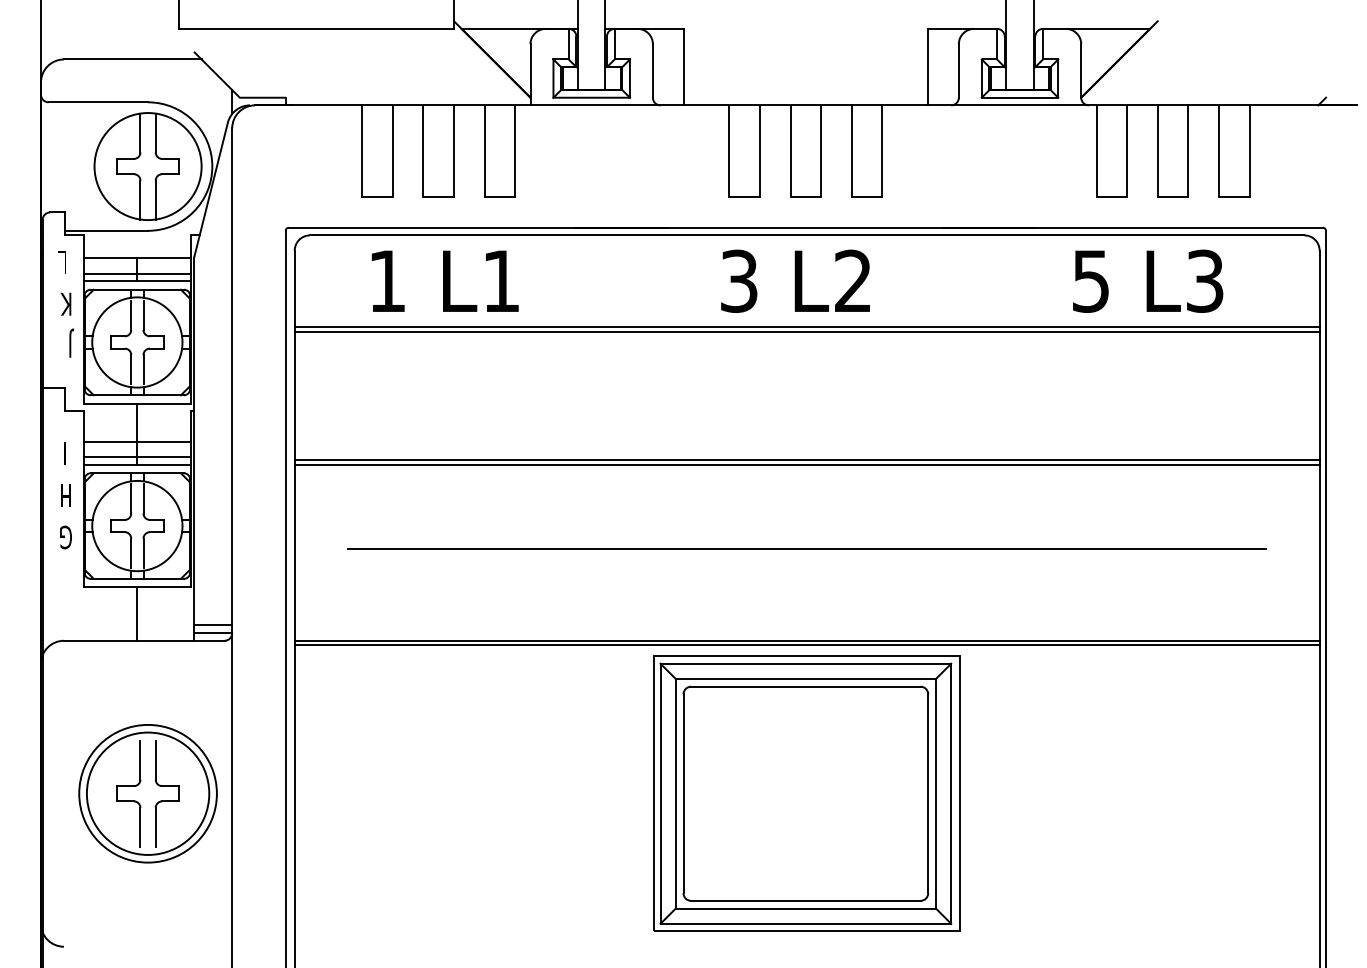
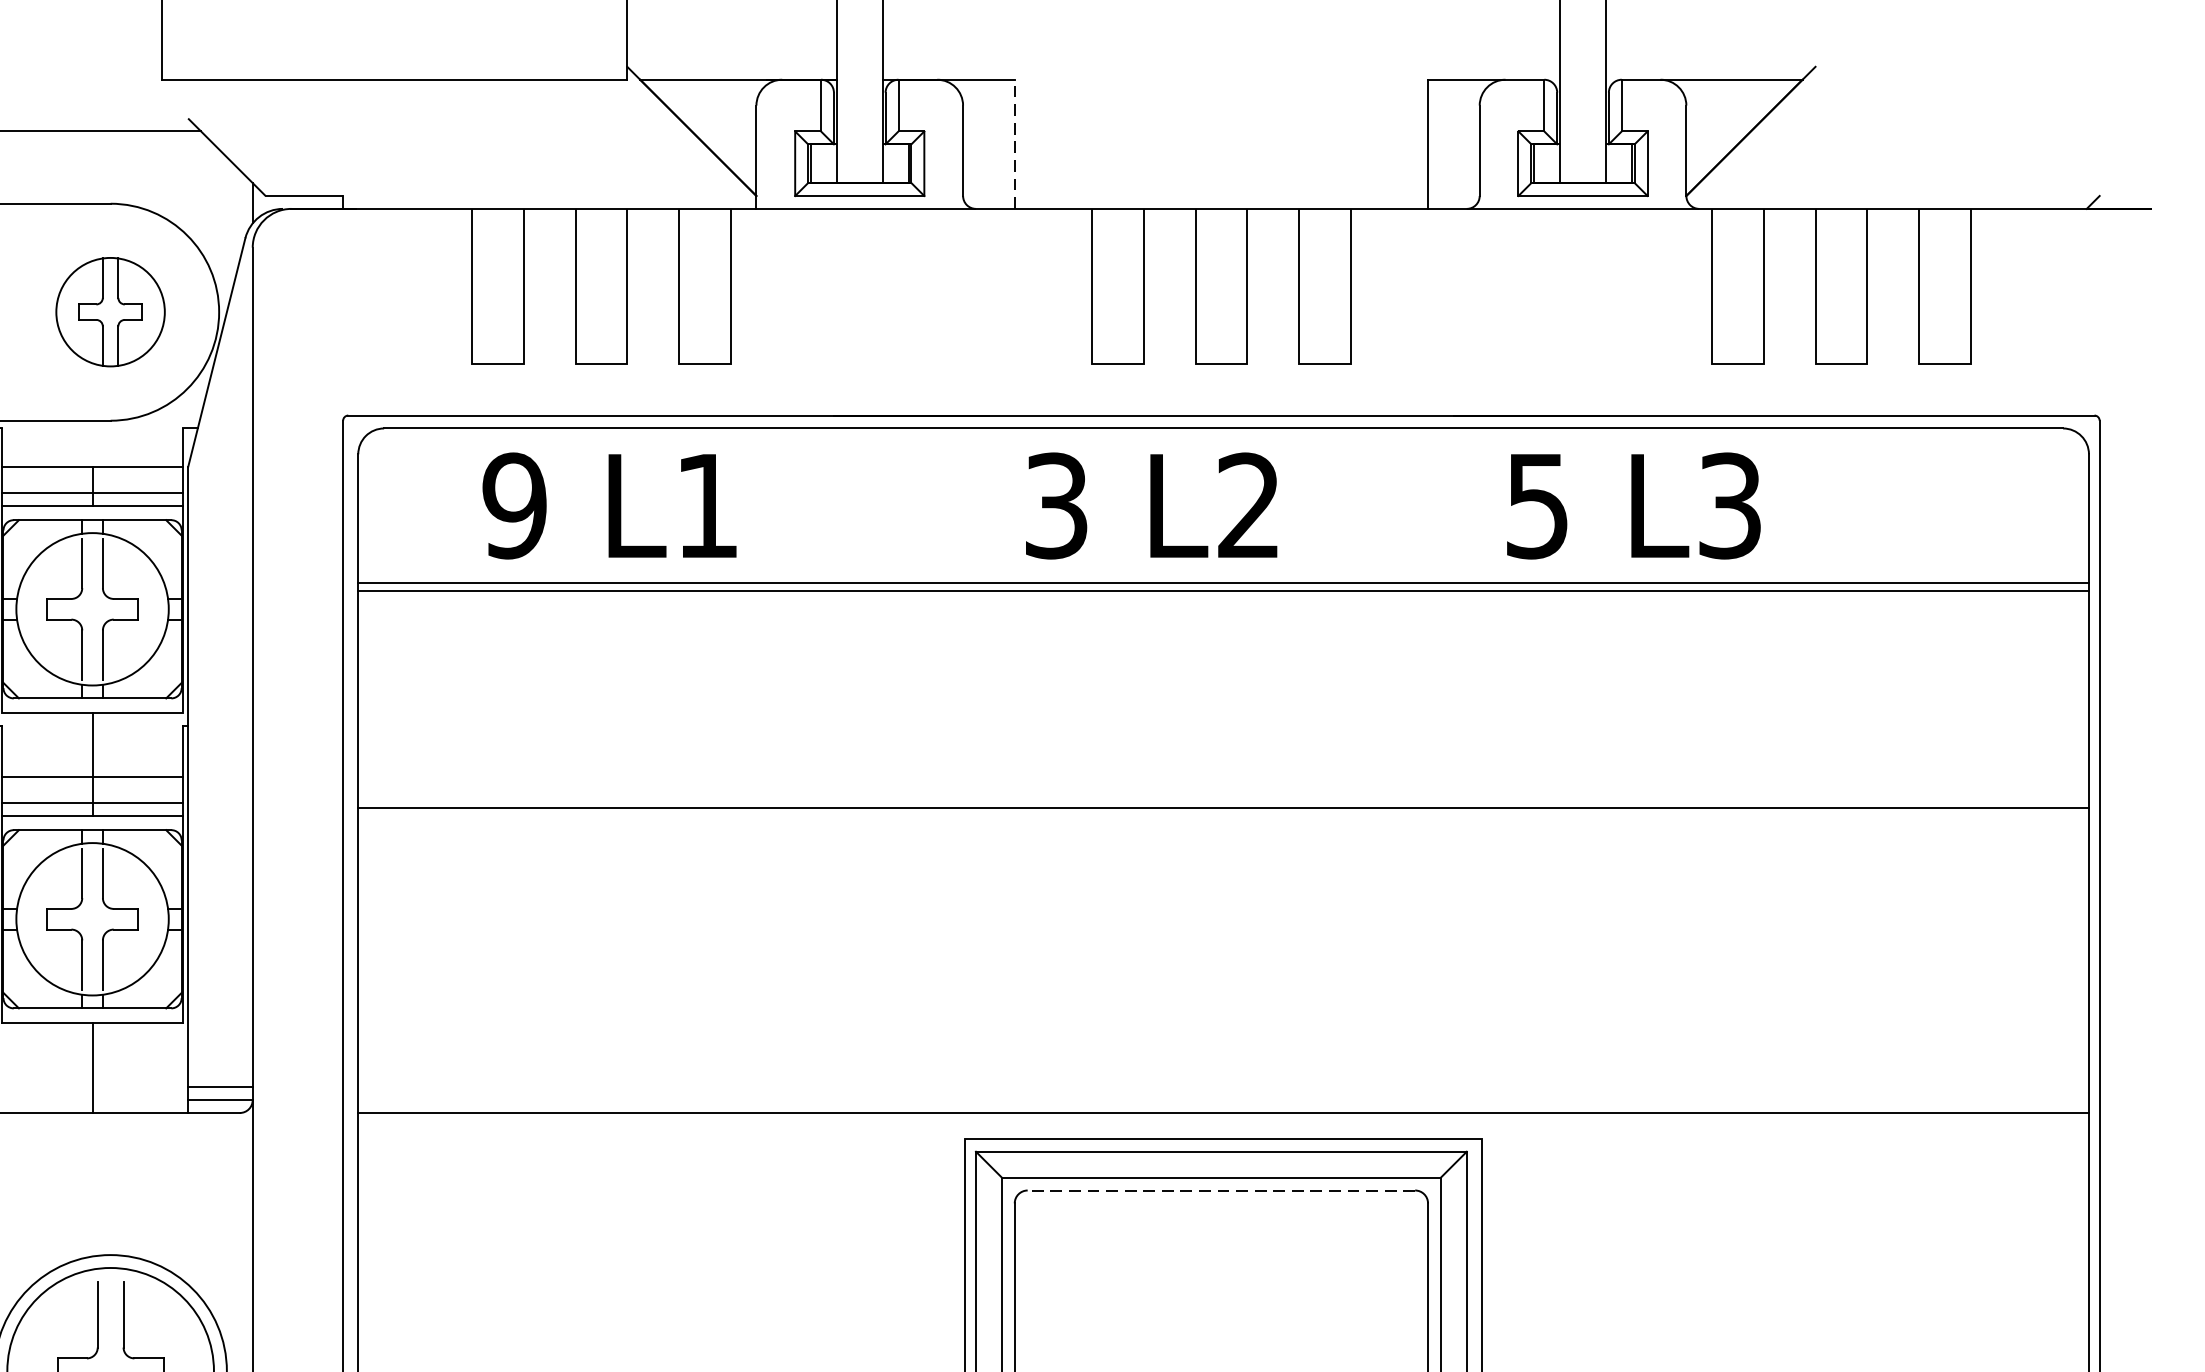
line: (683, 66) -> (1014, 143), solid -> dashed
part: (147, 166) -> (109, 312), size x0.6
text: (387, 280) -> (514, 504), 1 -> 9
text: (795, 280) -> (1151, 504), moved
text: (1148, 280) -> (1634, 504), moved
line: (806, 464) -> (1222, 815), removed
line: (807, 549) -> (1224, 958), removed
line: (806, 645) -> (1222, 1120), removed
line: (805, 686) -> (1220, 1190), solid -> dashed

